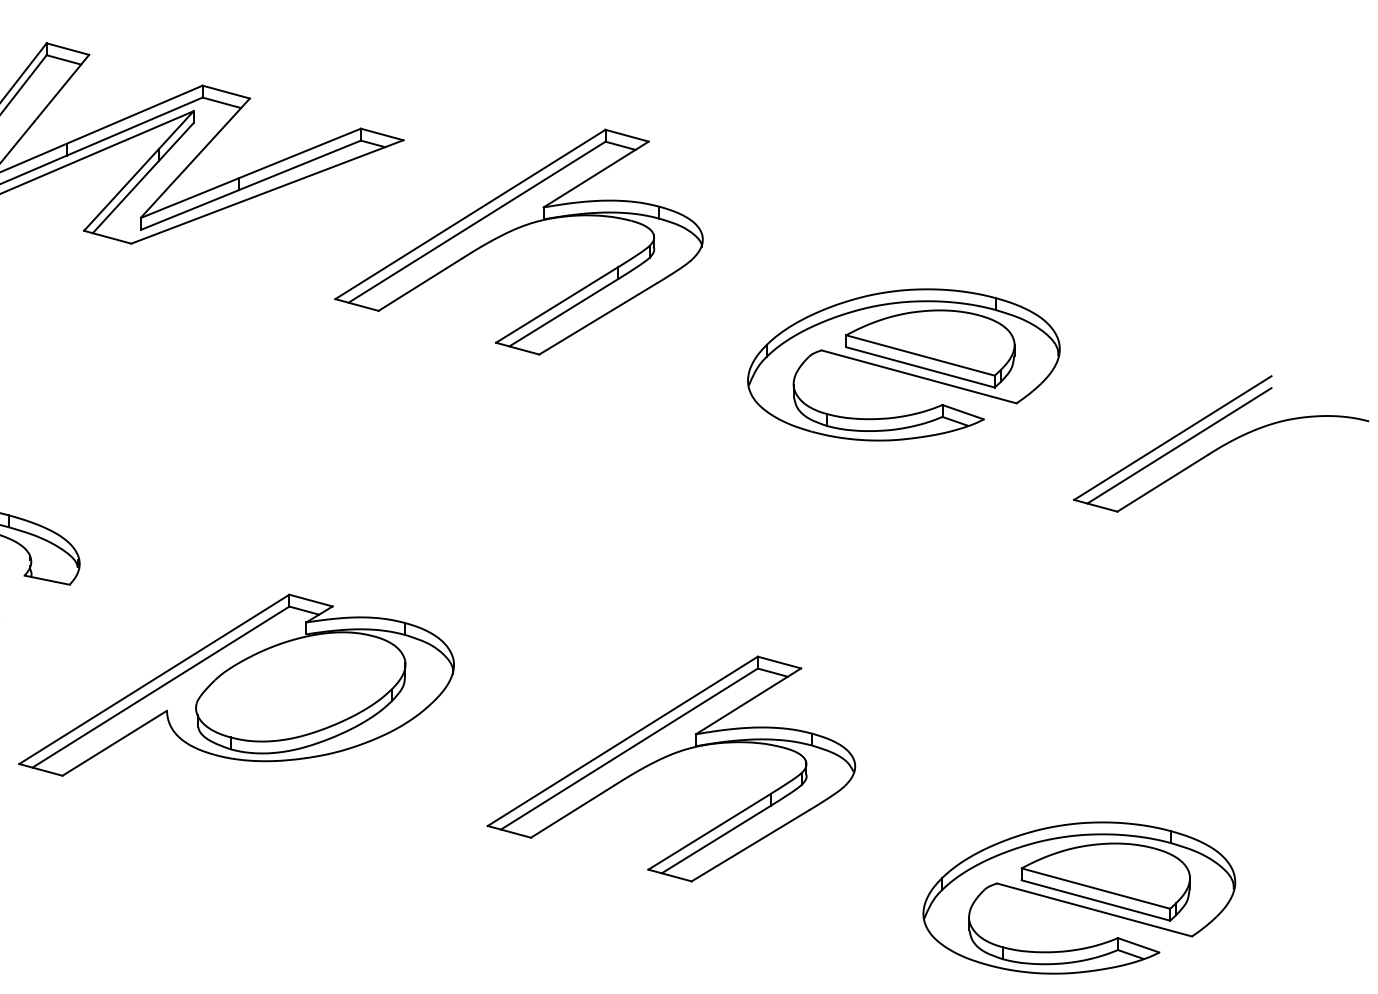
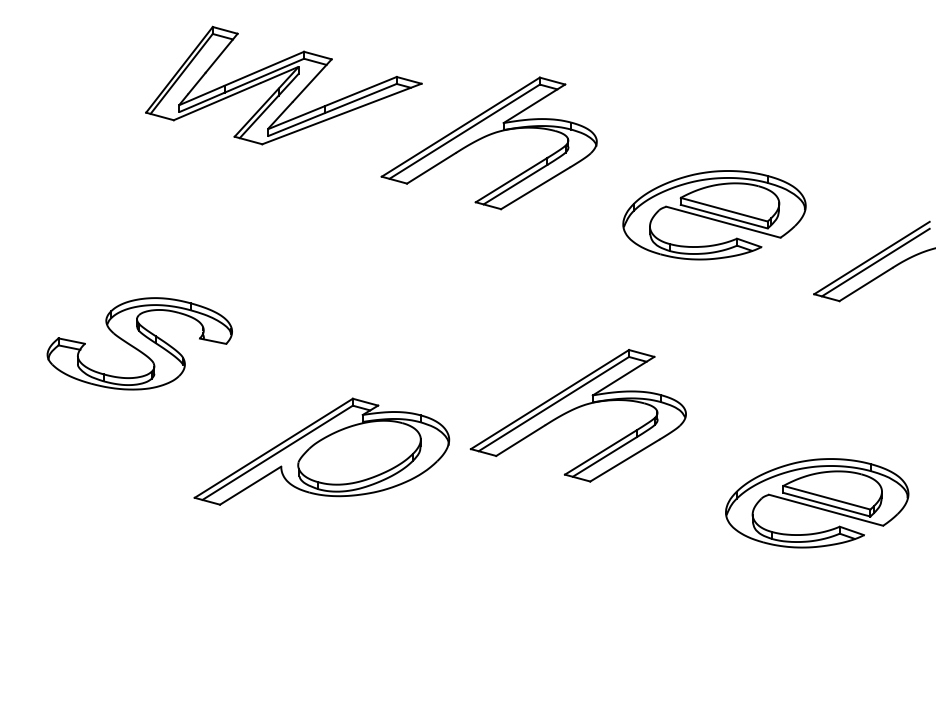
part: (235, 684) -> (321, 451), moved
part: (668, 758) -> (576, 409), moved
part: (1079, 898) -> (817, 503), moved

